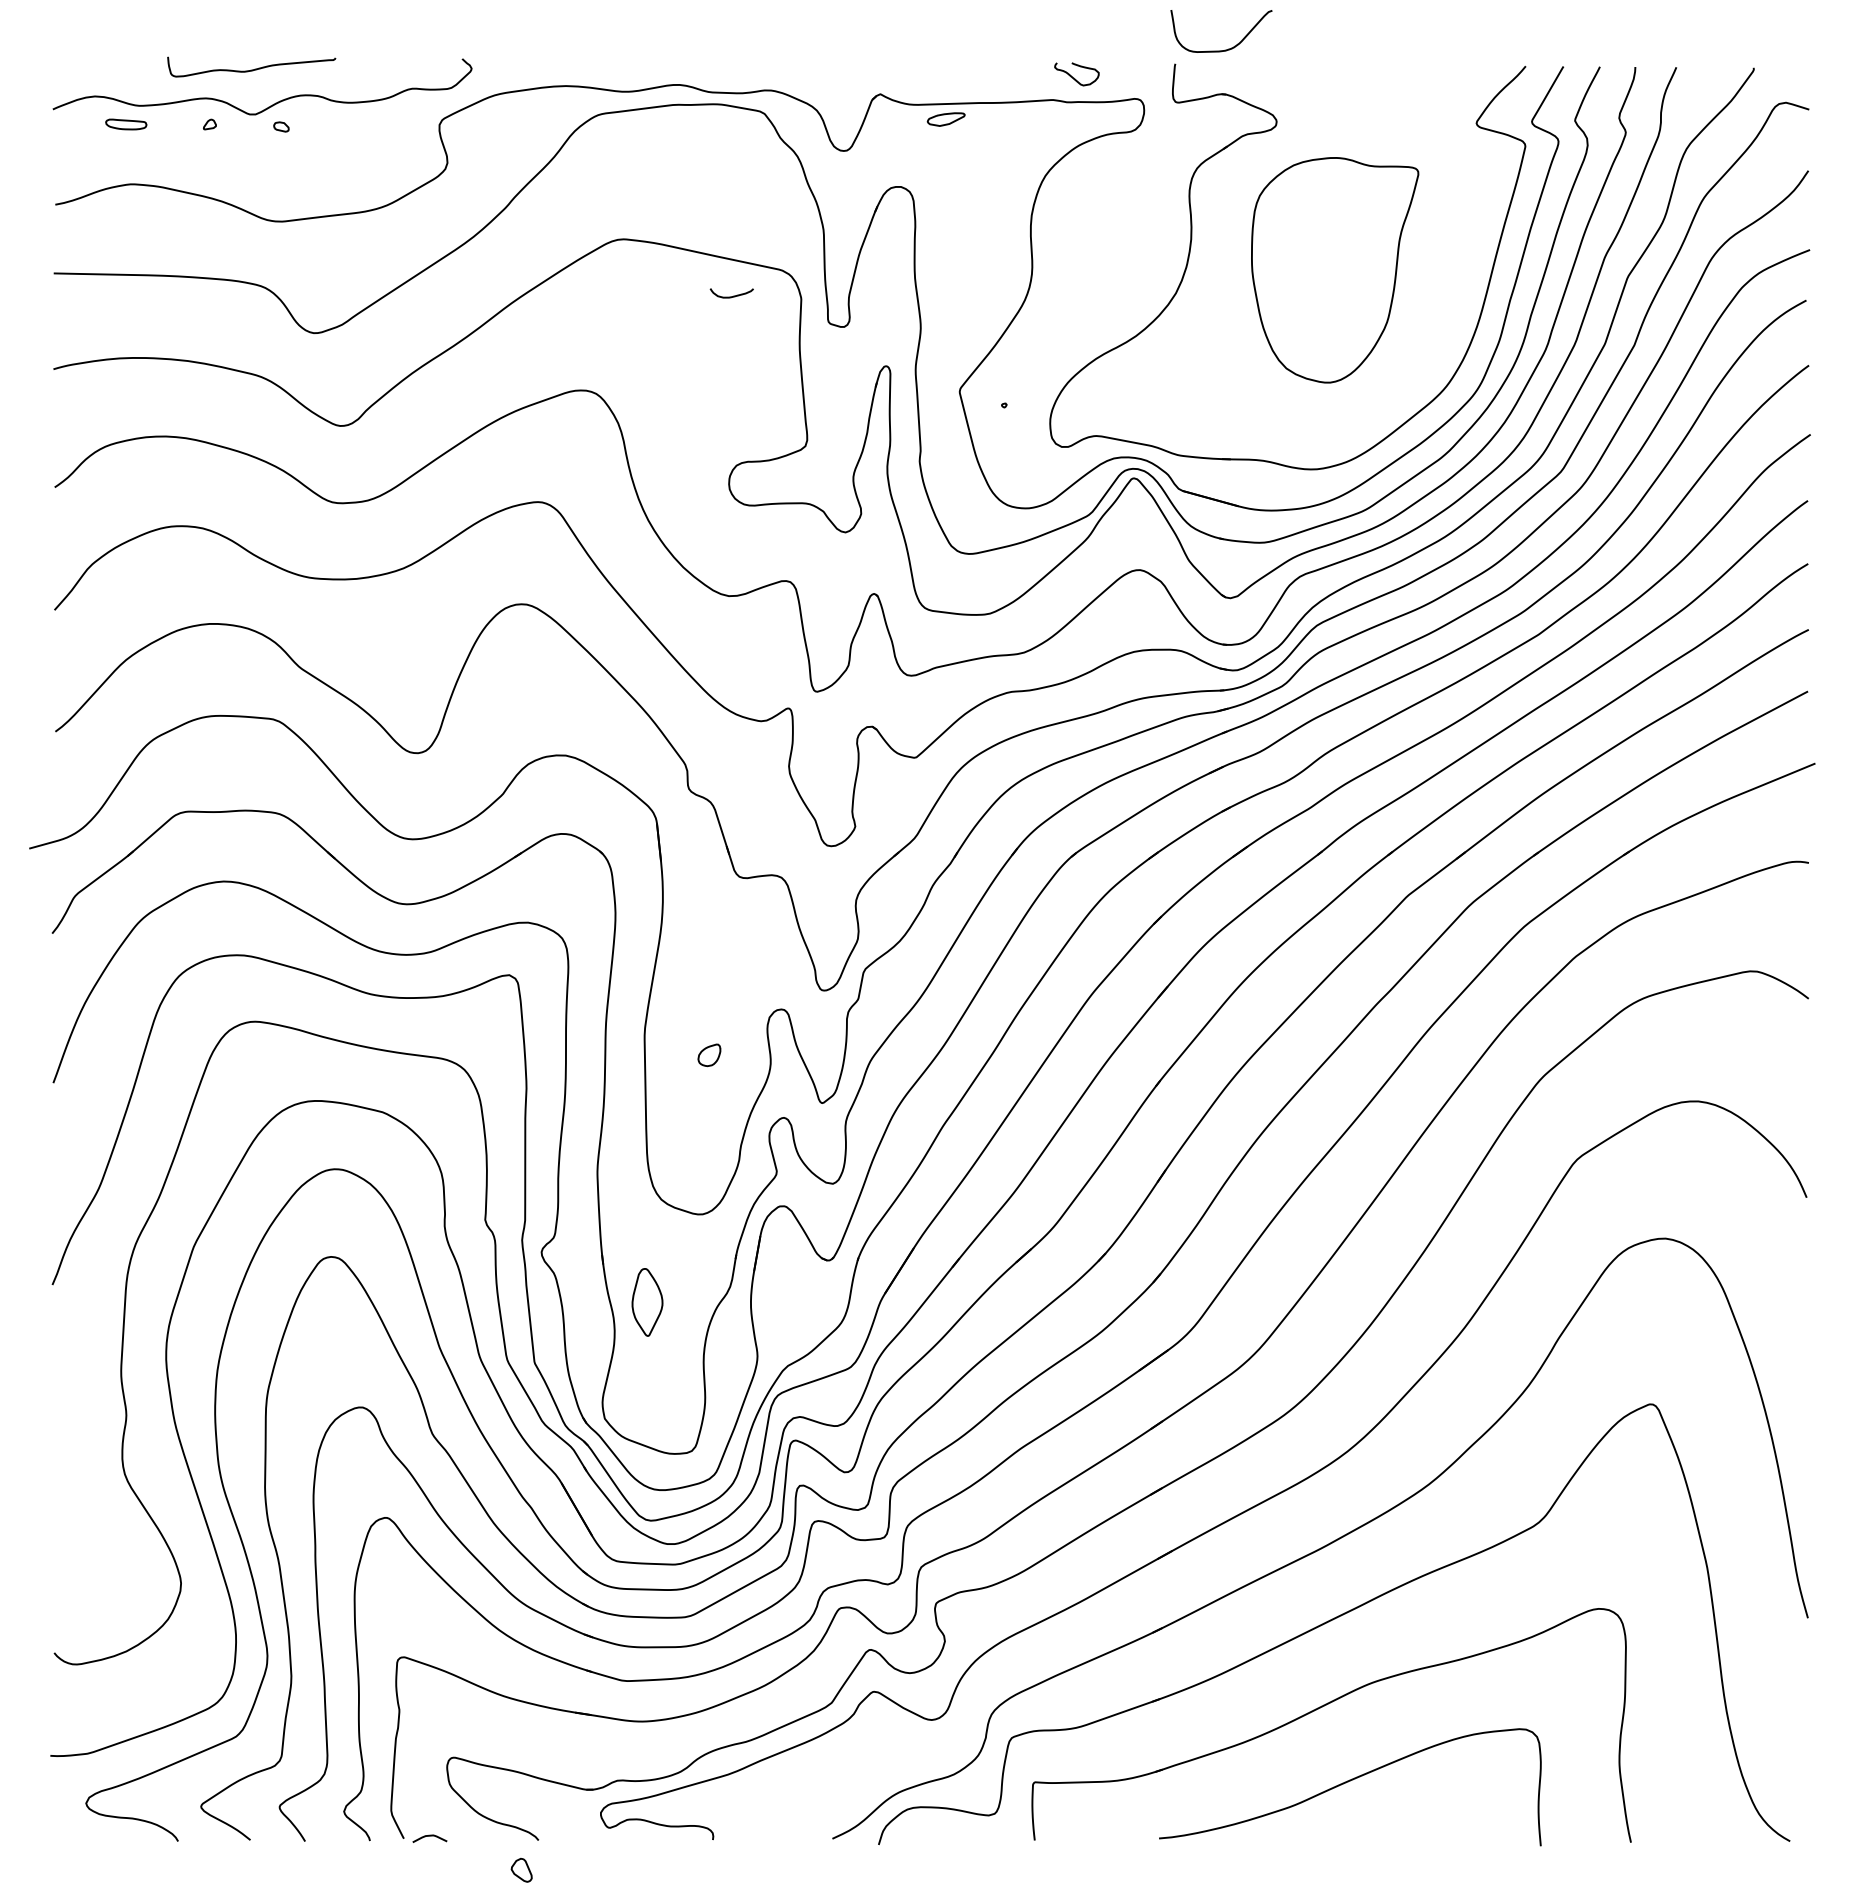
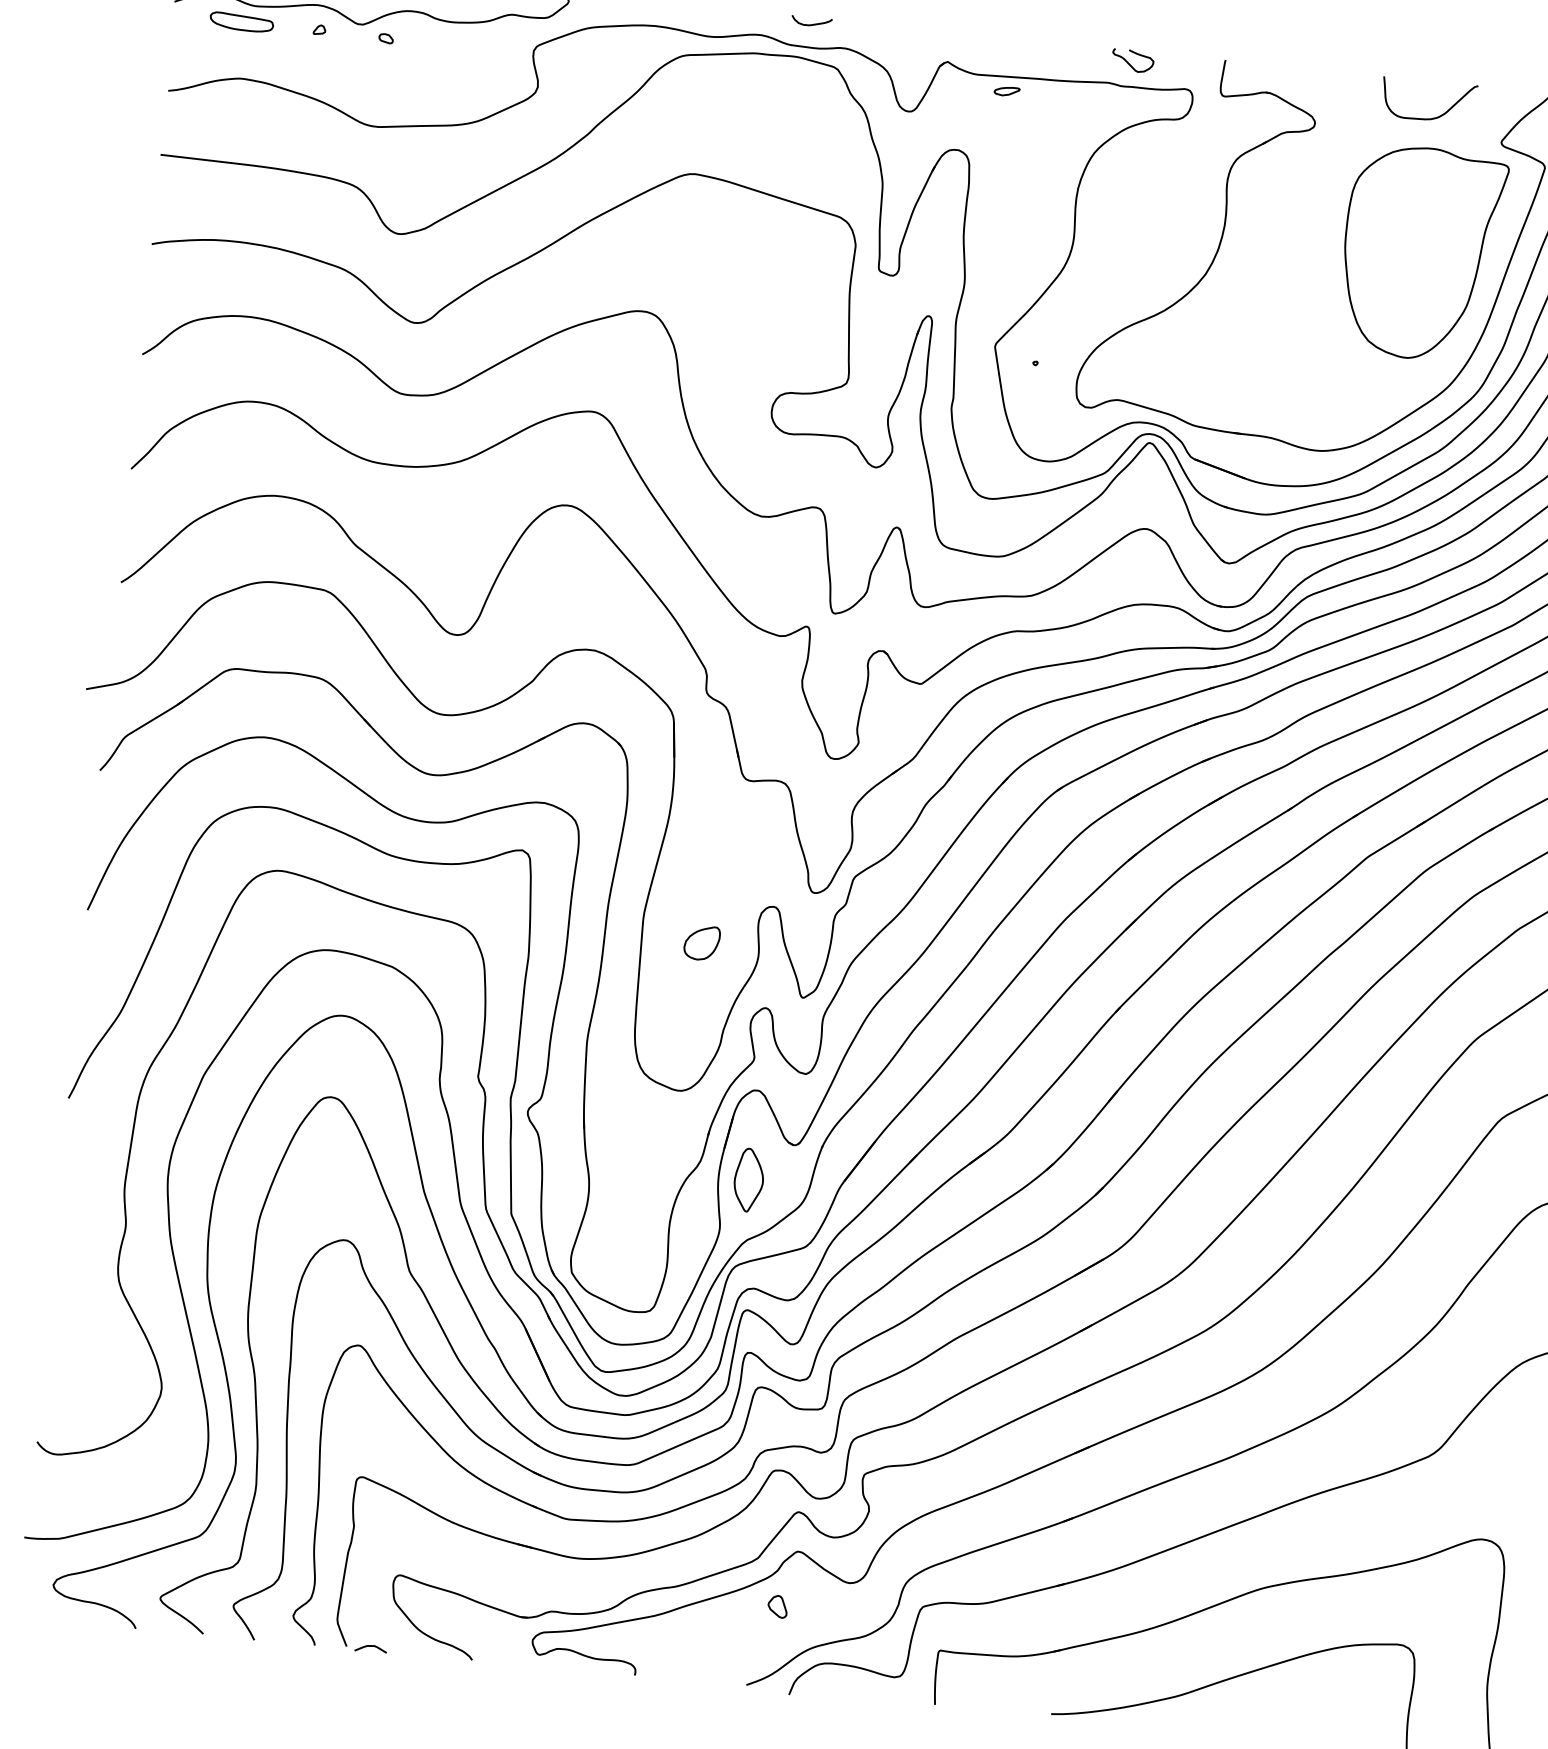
curve: (1224, 49) -> (1430, 118), moved
part: (946, 119) -> (1007, 91), size x0.71
part: (125, 124) -> (240, 22), size x1.67
part: (1335, 270) -> (1422, 253), moved
curve: (733, 295) -> (813, 23), moved
part: (709, 1055) -> (702, 943), size x1.67
part: (647, 1302) -> (748, 1180), moved
part: (521, 1870) -> (777, 1606), moved

